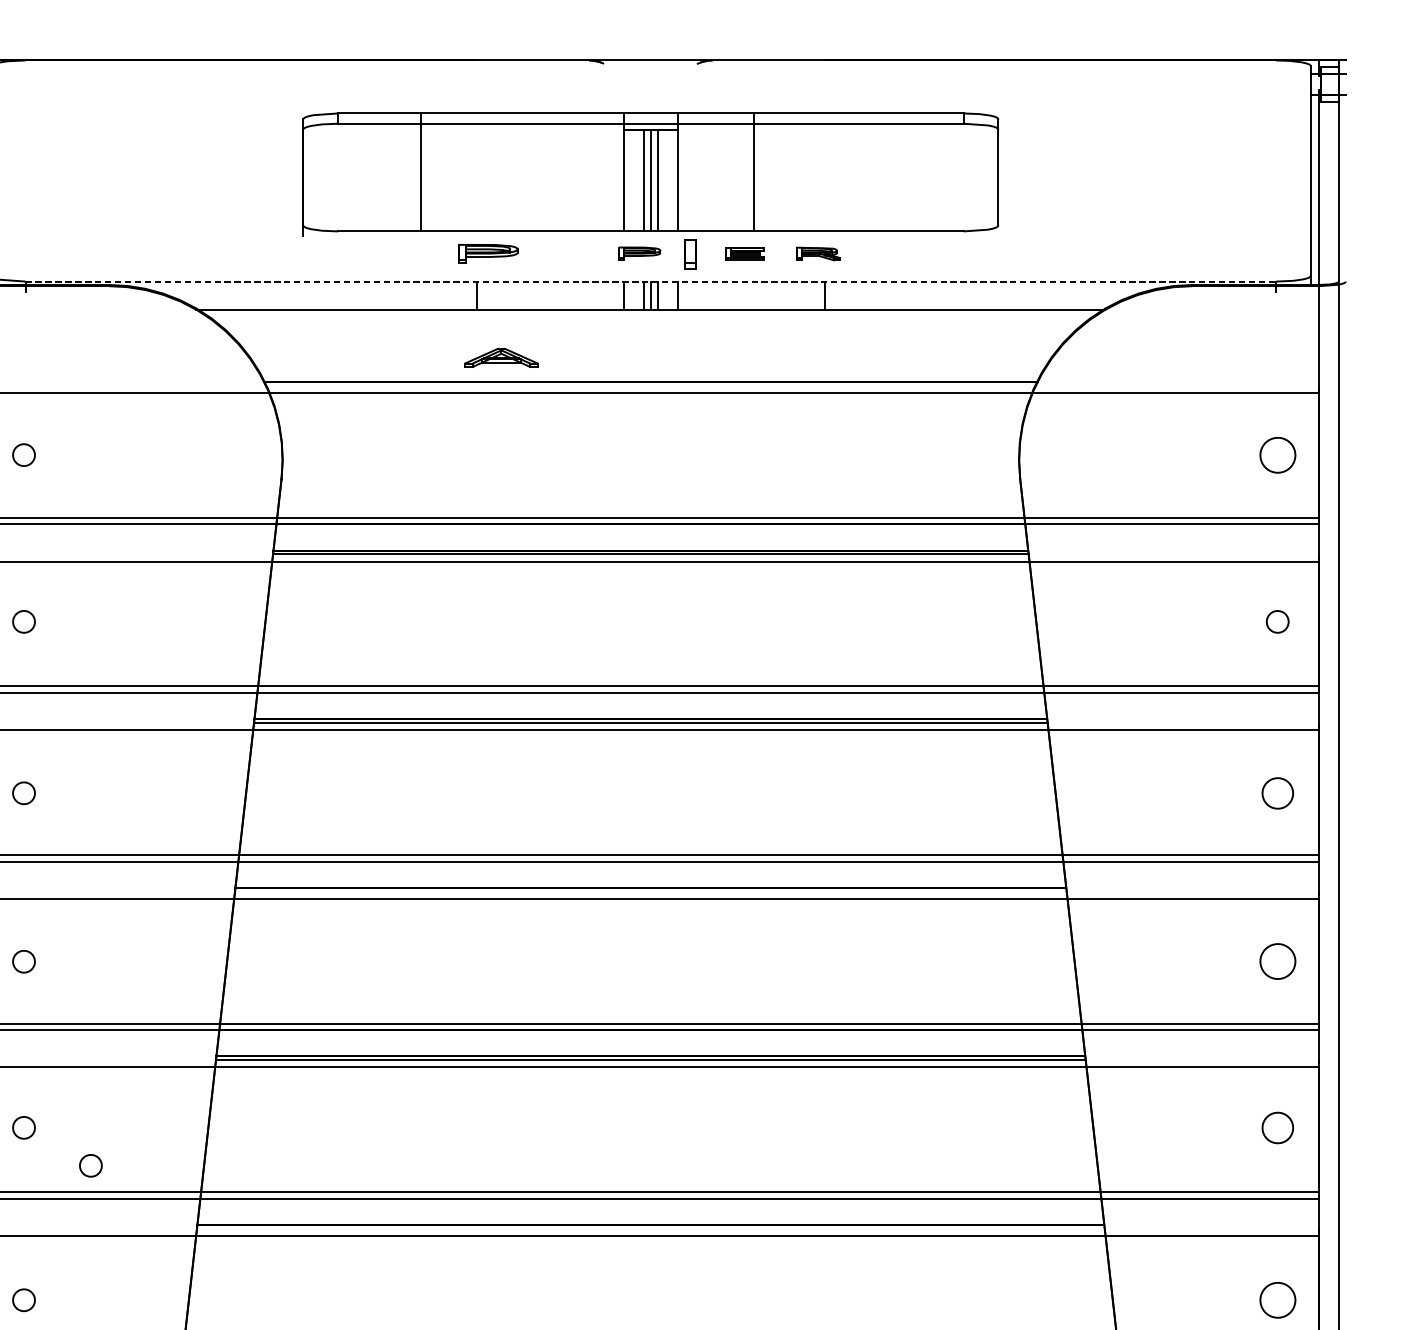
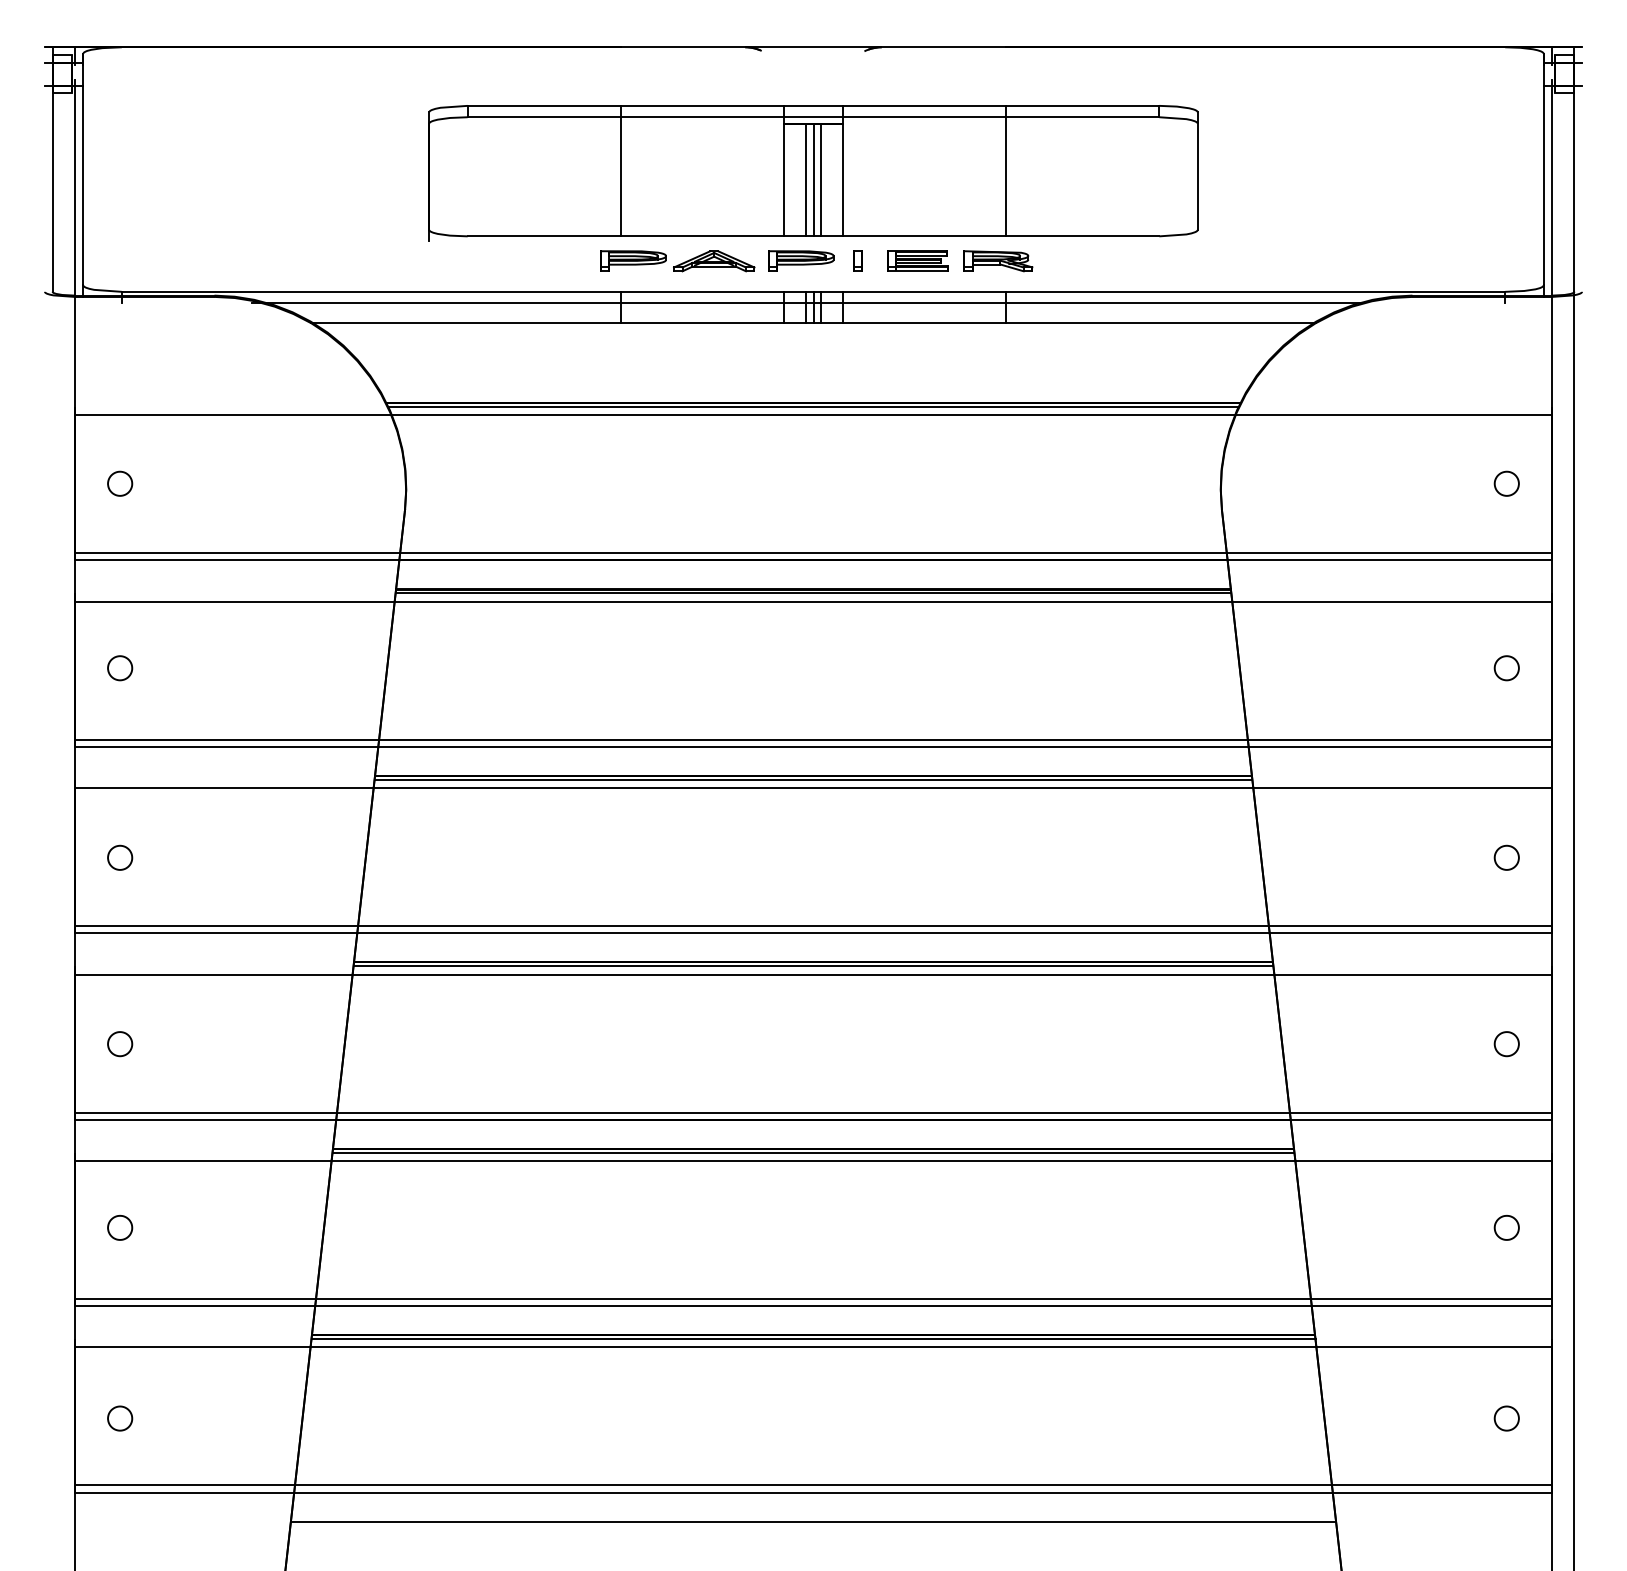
line: (421, 171) -> (621, 170), moved
line: (753, 171) -> (1005, 170), moved
part: (640, 253) -> (801, 260), size x1.43
part: (690, 253) -> (857, 260), size x0.62
part: (744, 253) -> (917, 260), size x1.43
part: (818, 254) -> (998, 261), size x1.43
line: (650, 281) -> (813, 291), dashed -> solid
line: (646, 292) -> (808, 303), added
part: (501, 358) -> (714, 261), moved
line: (650, 386) -> (813, 407), added
part: (1277, 454) -> (1506, 483), size x0.62
part: (1277, 792) -> (1506, 857), size x0.71
line: (650, 891) -> (813, 966), added
part: (1277, 962) -> (1506, 1044), size x0.62
part: (1277, 1127) -> (1506, 1227), size x0.71
part: (91, 1165) -> (194, 1269), removed
line: (650, 1228) -> (813, 1339), added
part: (1277, 1300) -> (1506, 1418), size x0.62

